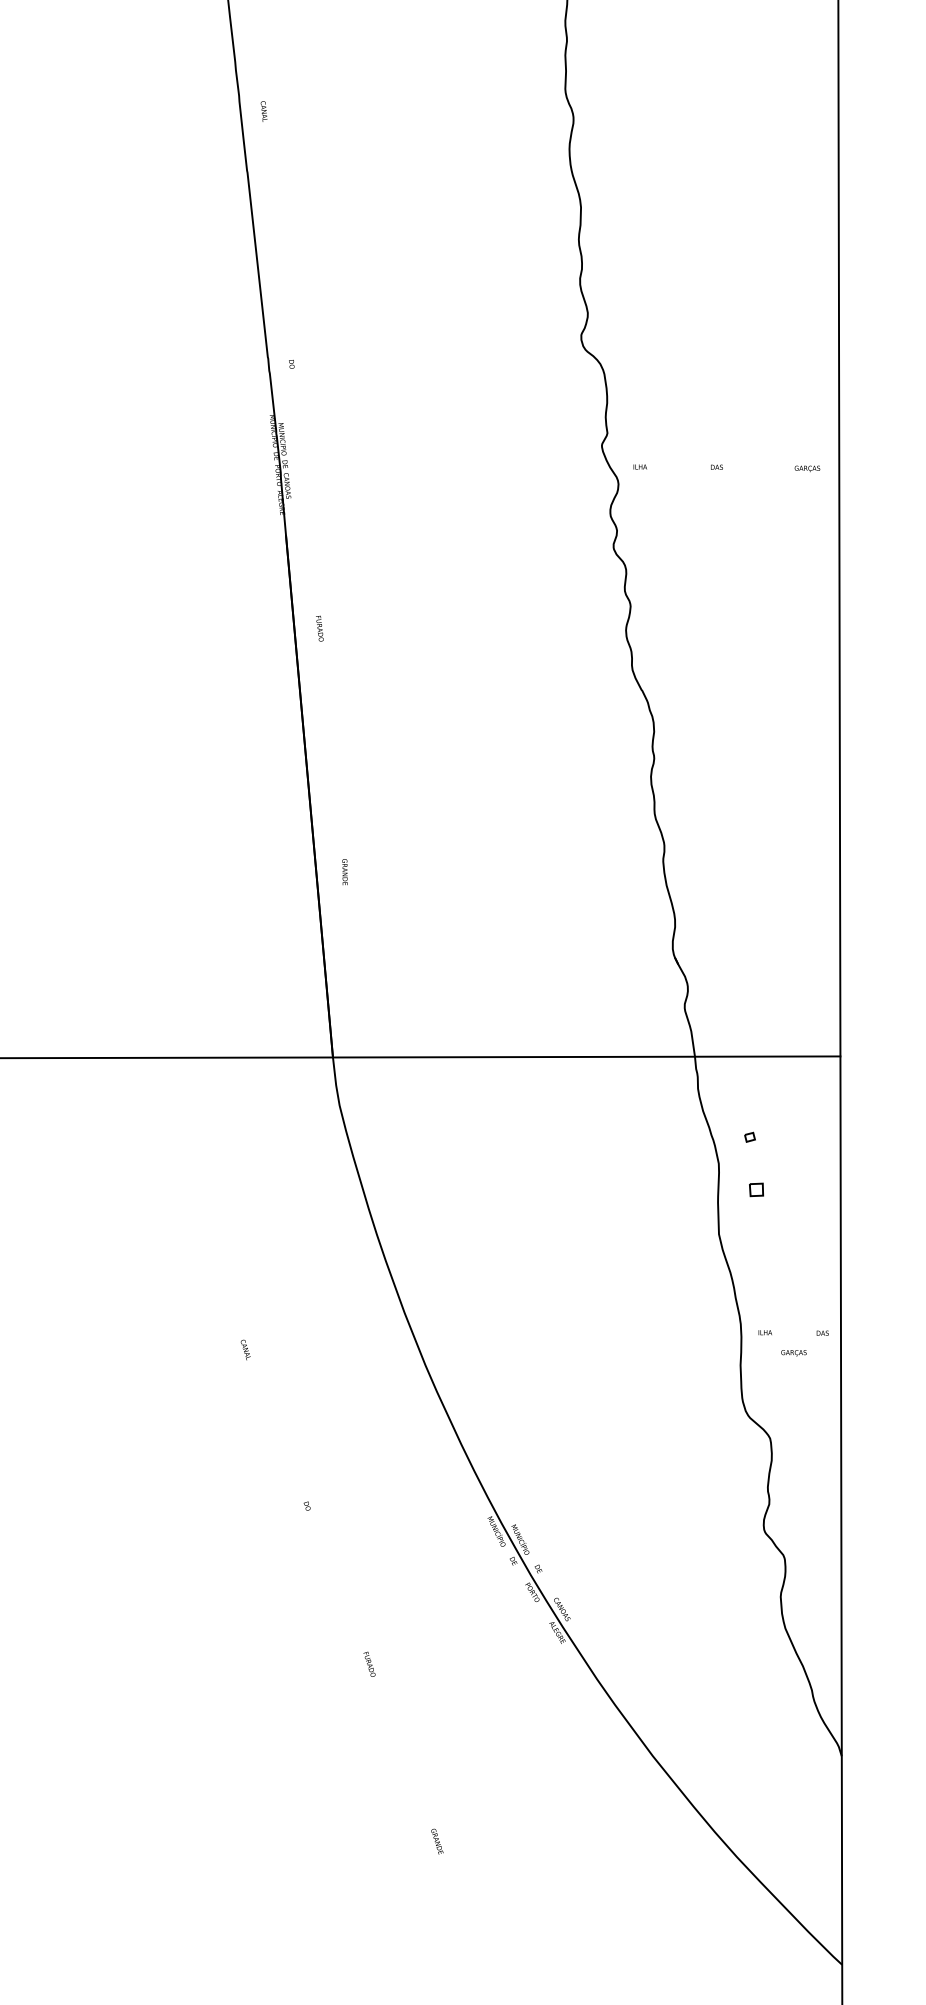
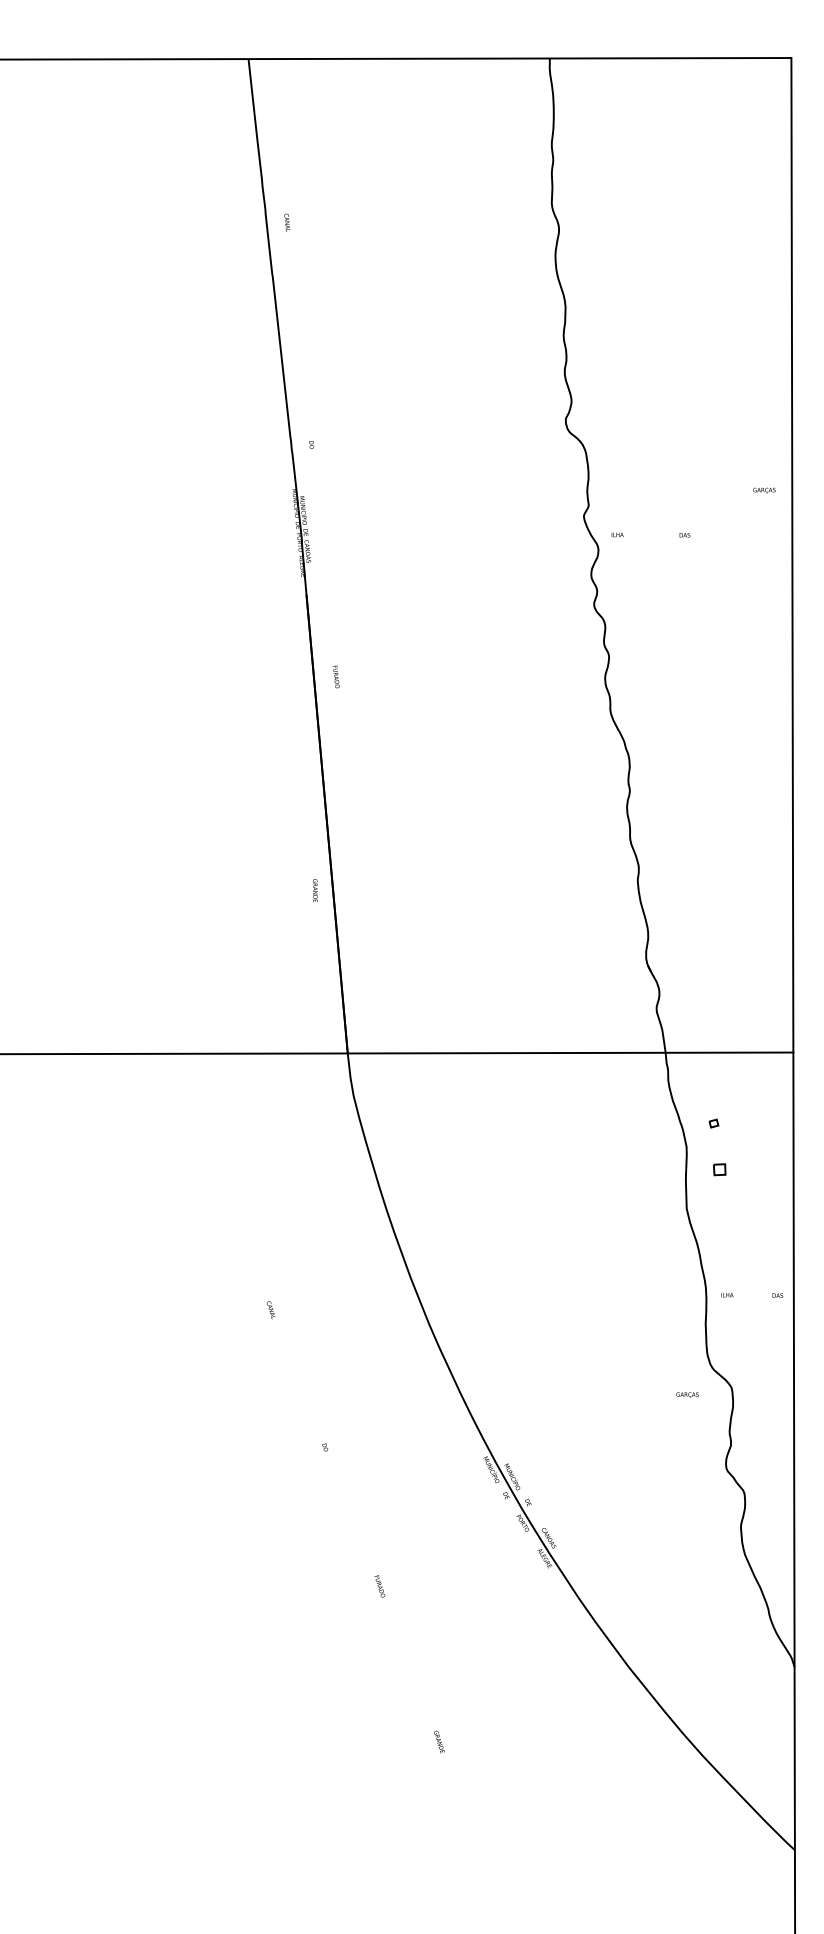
text: (807, 468) -> (764, 490), moved
text: (345, 871) -> (315, 890), moved
text: (793, 1352) -> (687, 1394), moved

